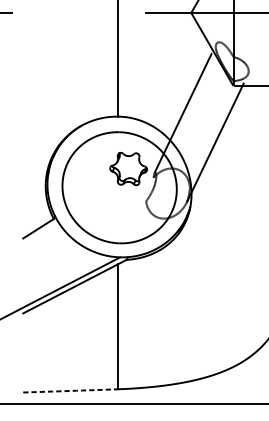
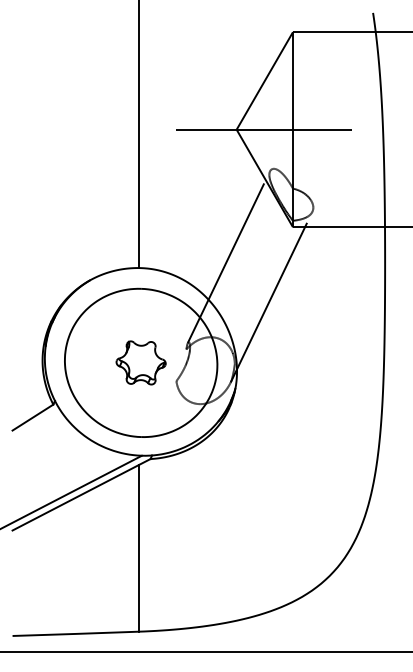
part: (128, 168) -> (140, 362), moved
arc: (70, 390) -> (75, 633), dashed -> solid

